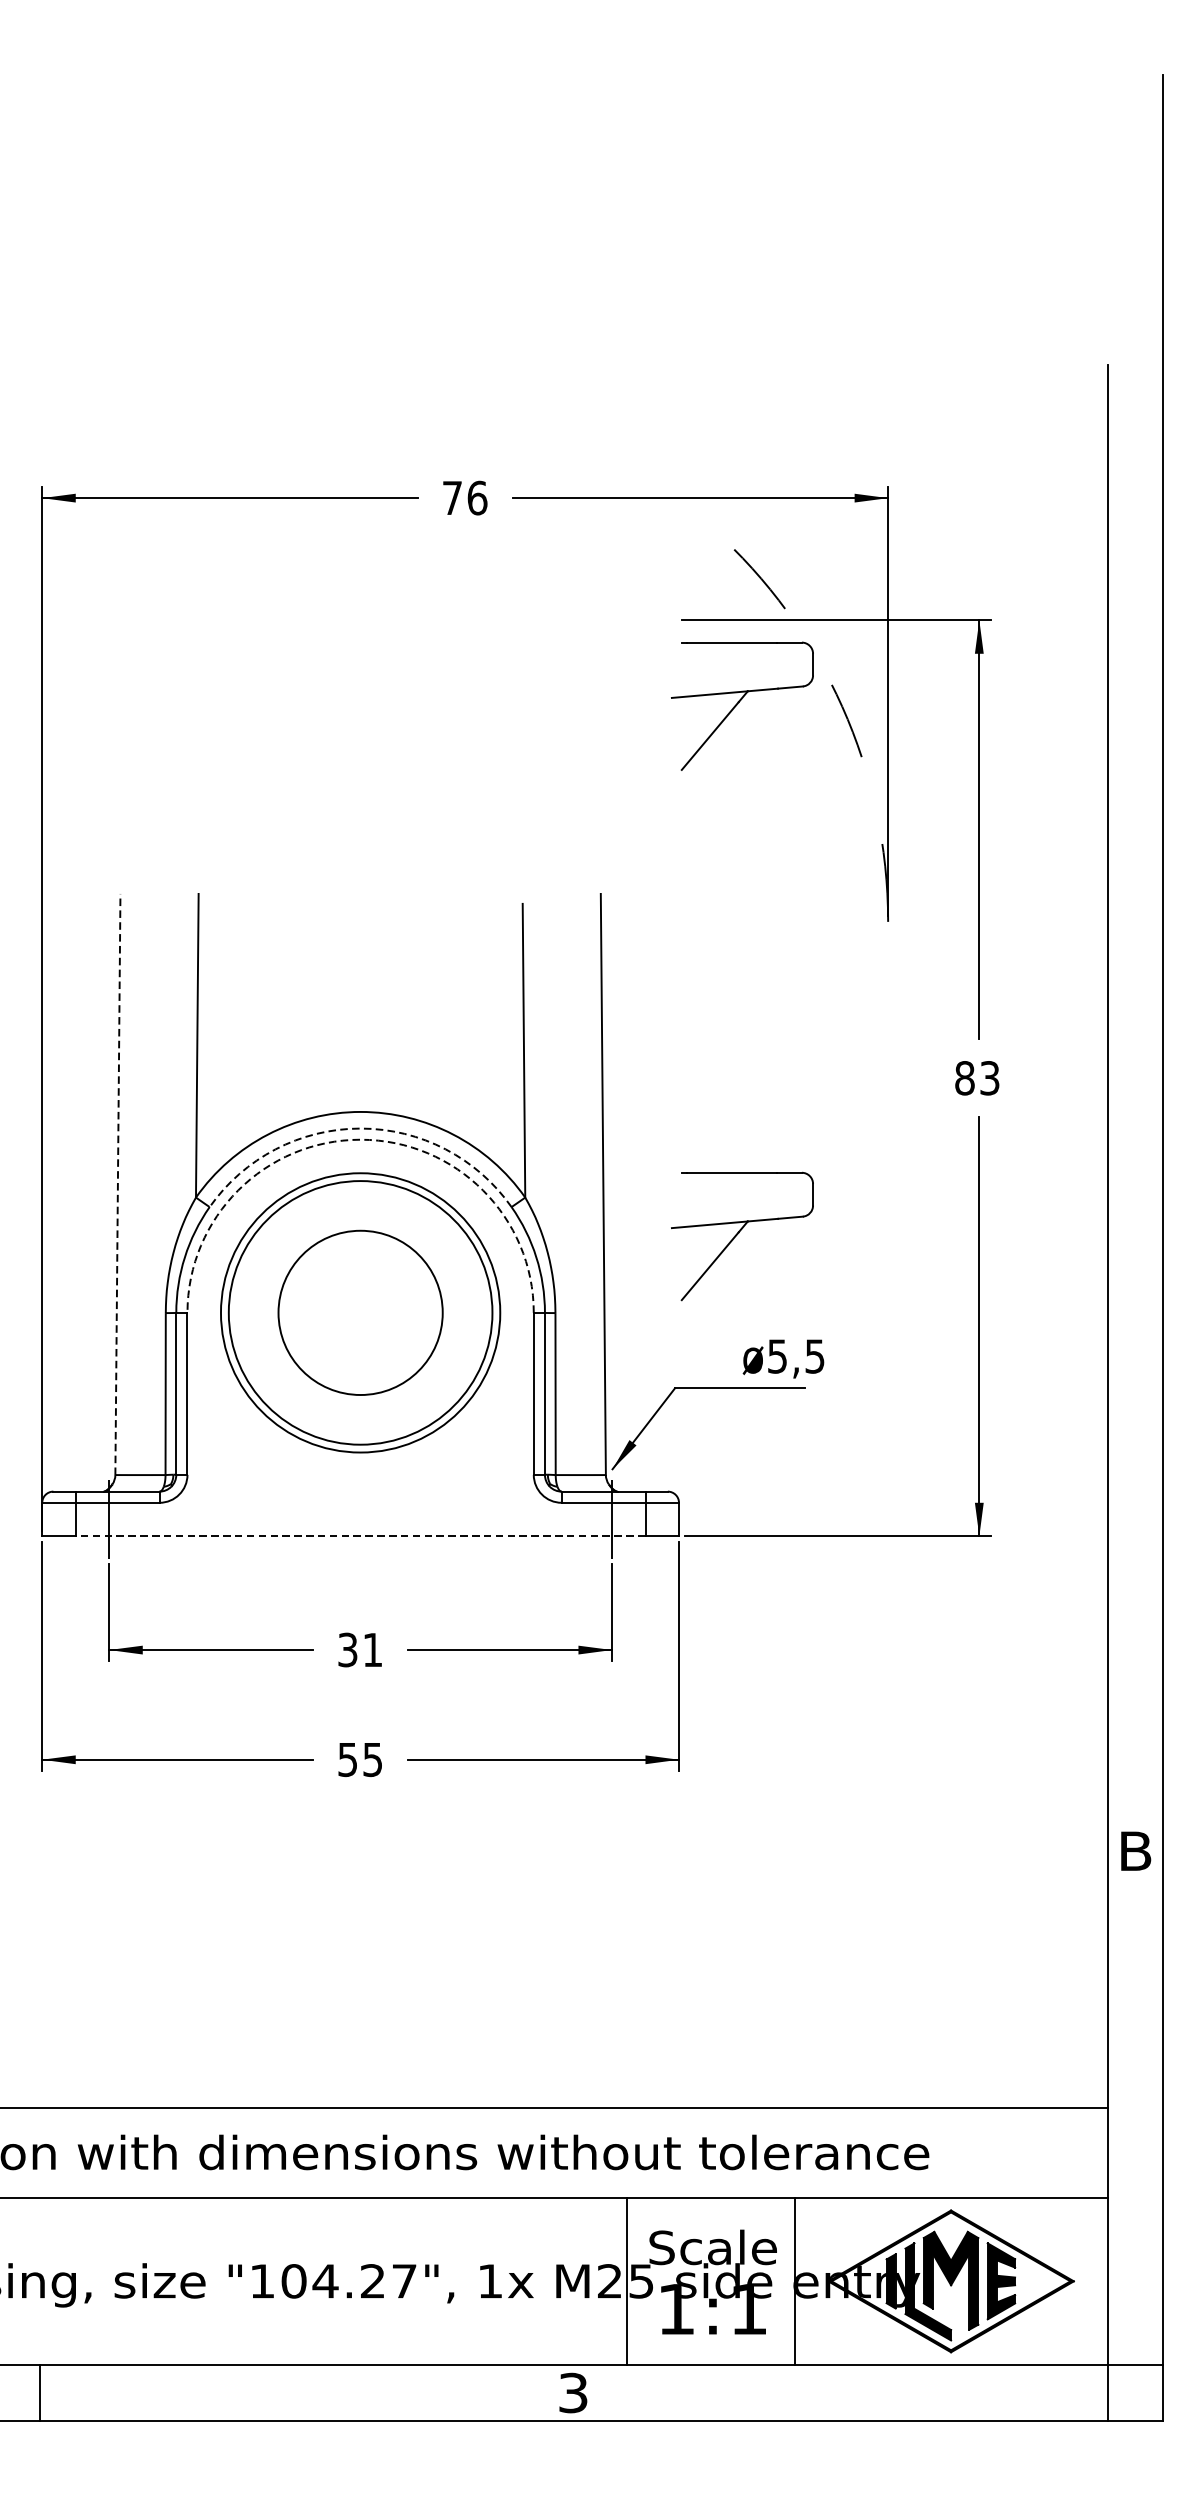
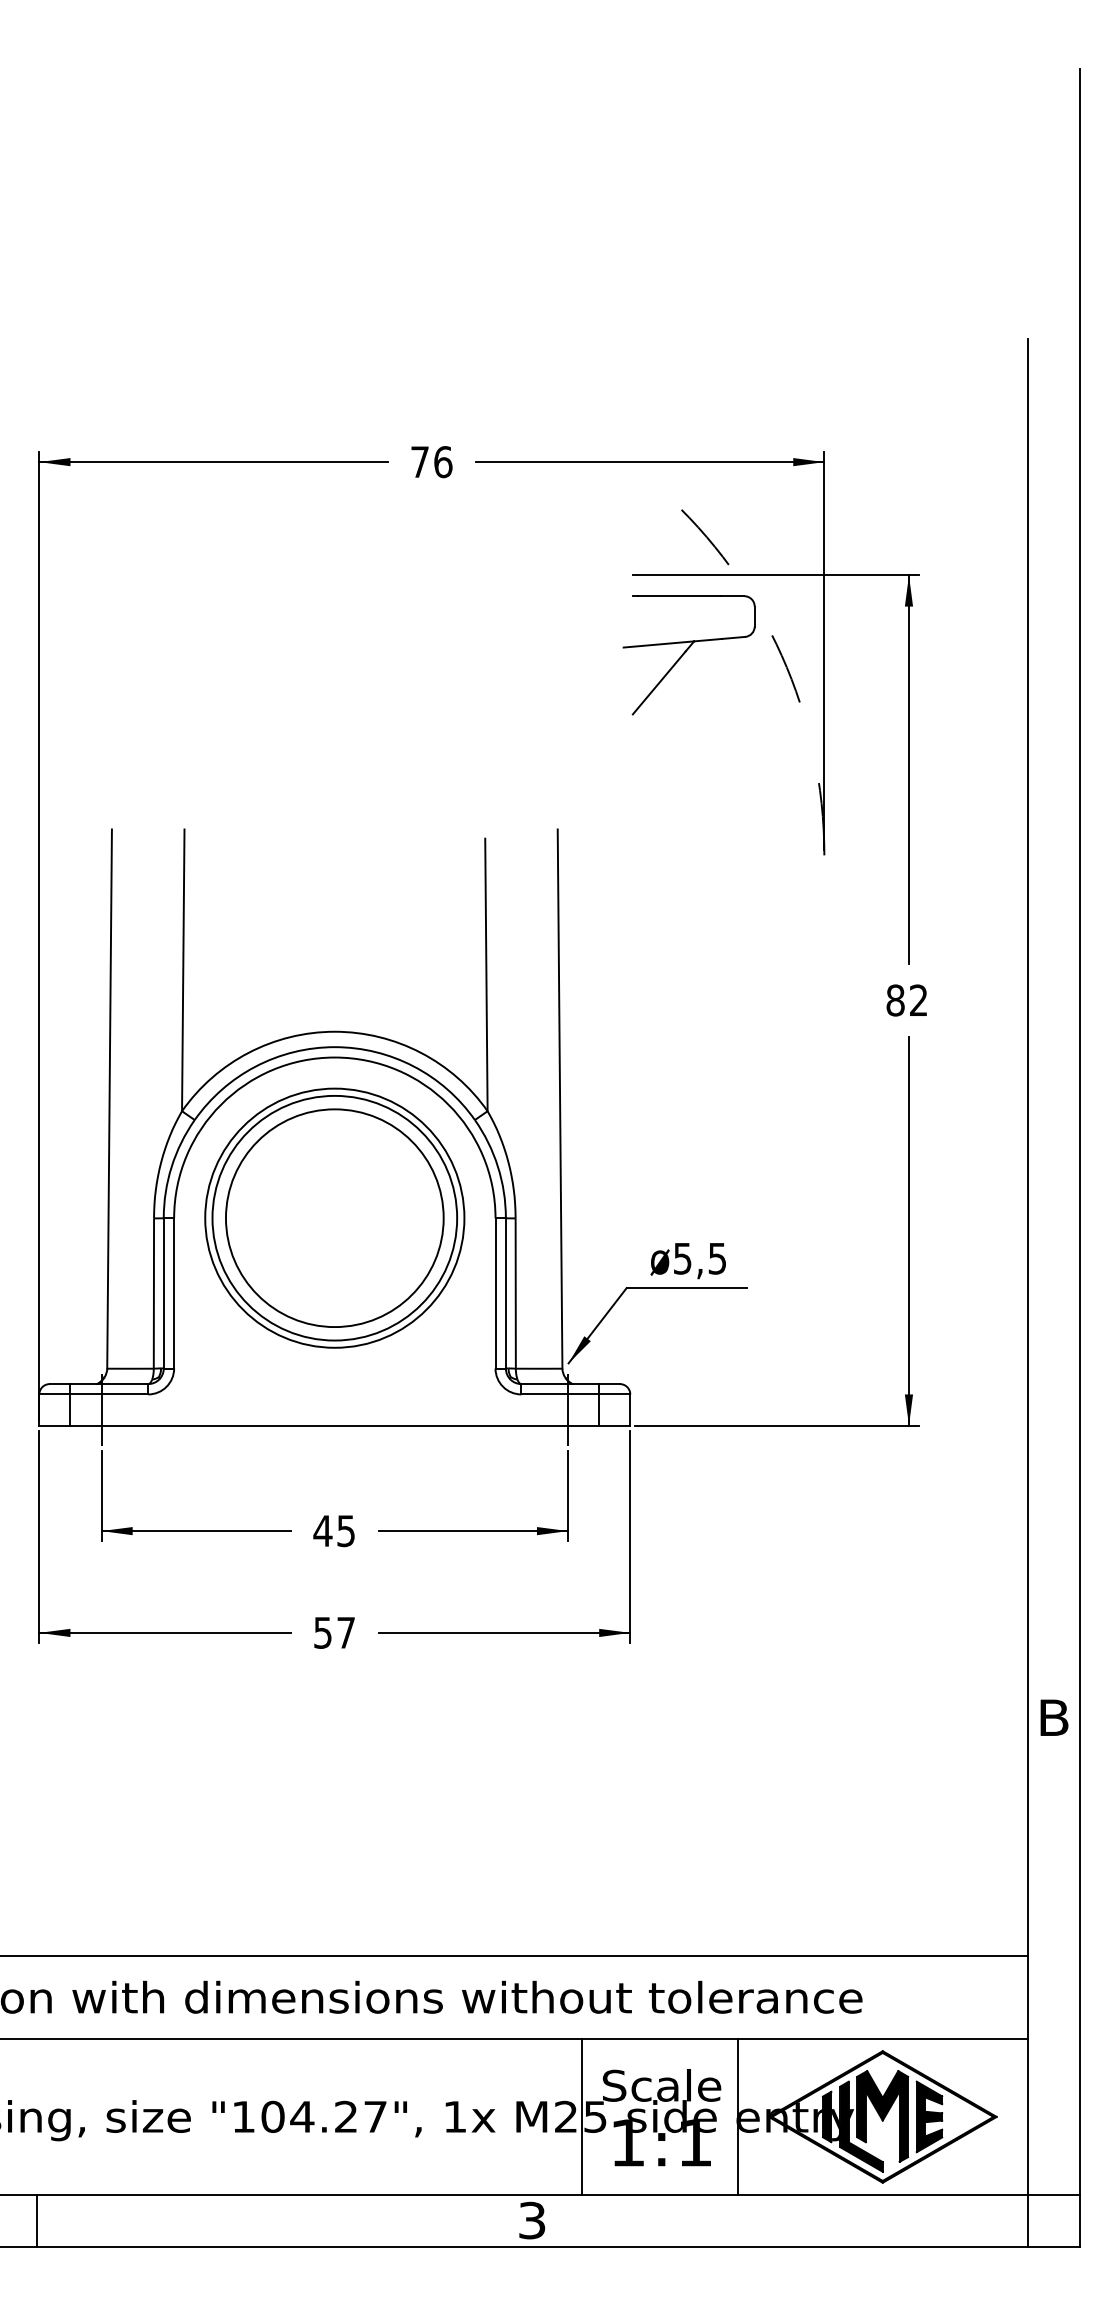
text: (989, 1078) -> (918, 1000), 83 -> 82
arc: (360, 1128) -> (334, 1047), dashed -> solid
arc: (360, 1139) -> (334, 1057), dashed -> solid
line: (117, 1184) -> (109, 1099), dashed -> solid
part: (741, 1236) -> (688, 1147), removed
circle: (360, 1313) -> (334, 1218), size x1.43
text: (782, 1359) -> (687, 1261), moved
line: (360, 1536) -> (334, 1425), dashed -> solid
text: (359, 1650) -> (333, 1531), 31 -> 45
text: (372, 1759) -> (345, 1632), 55 -> 57

